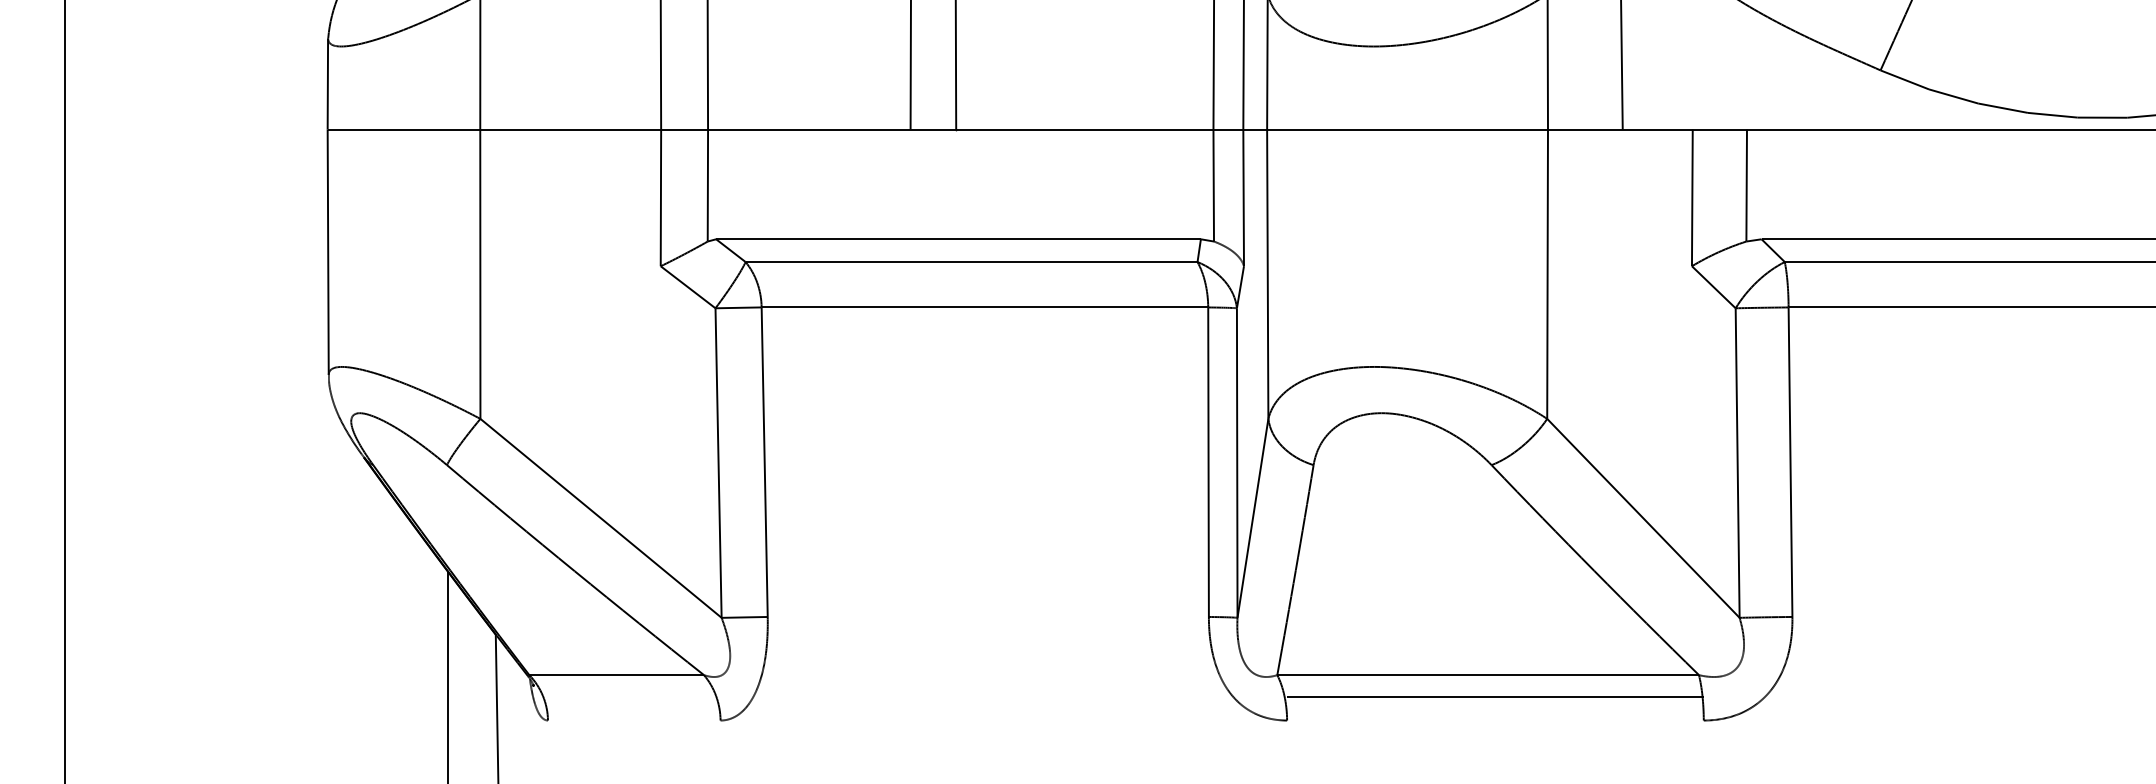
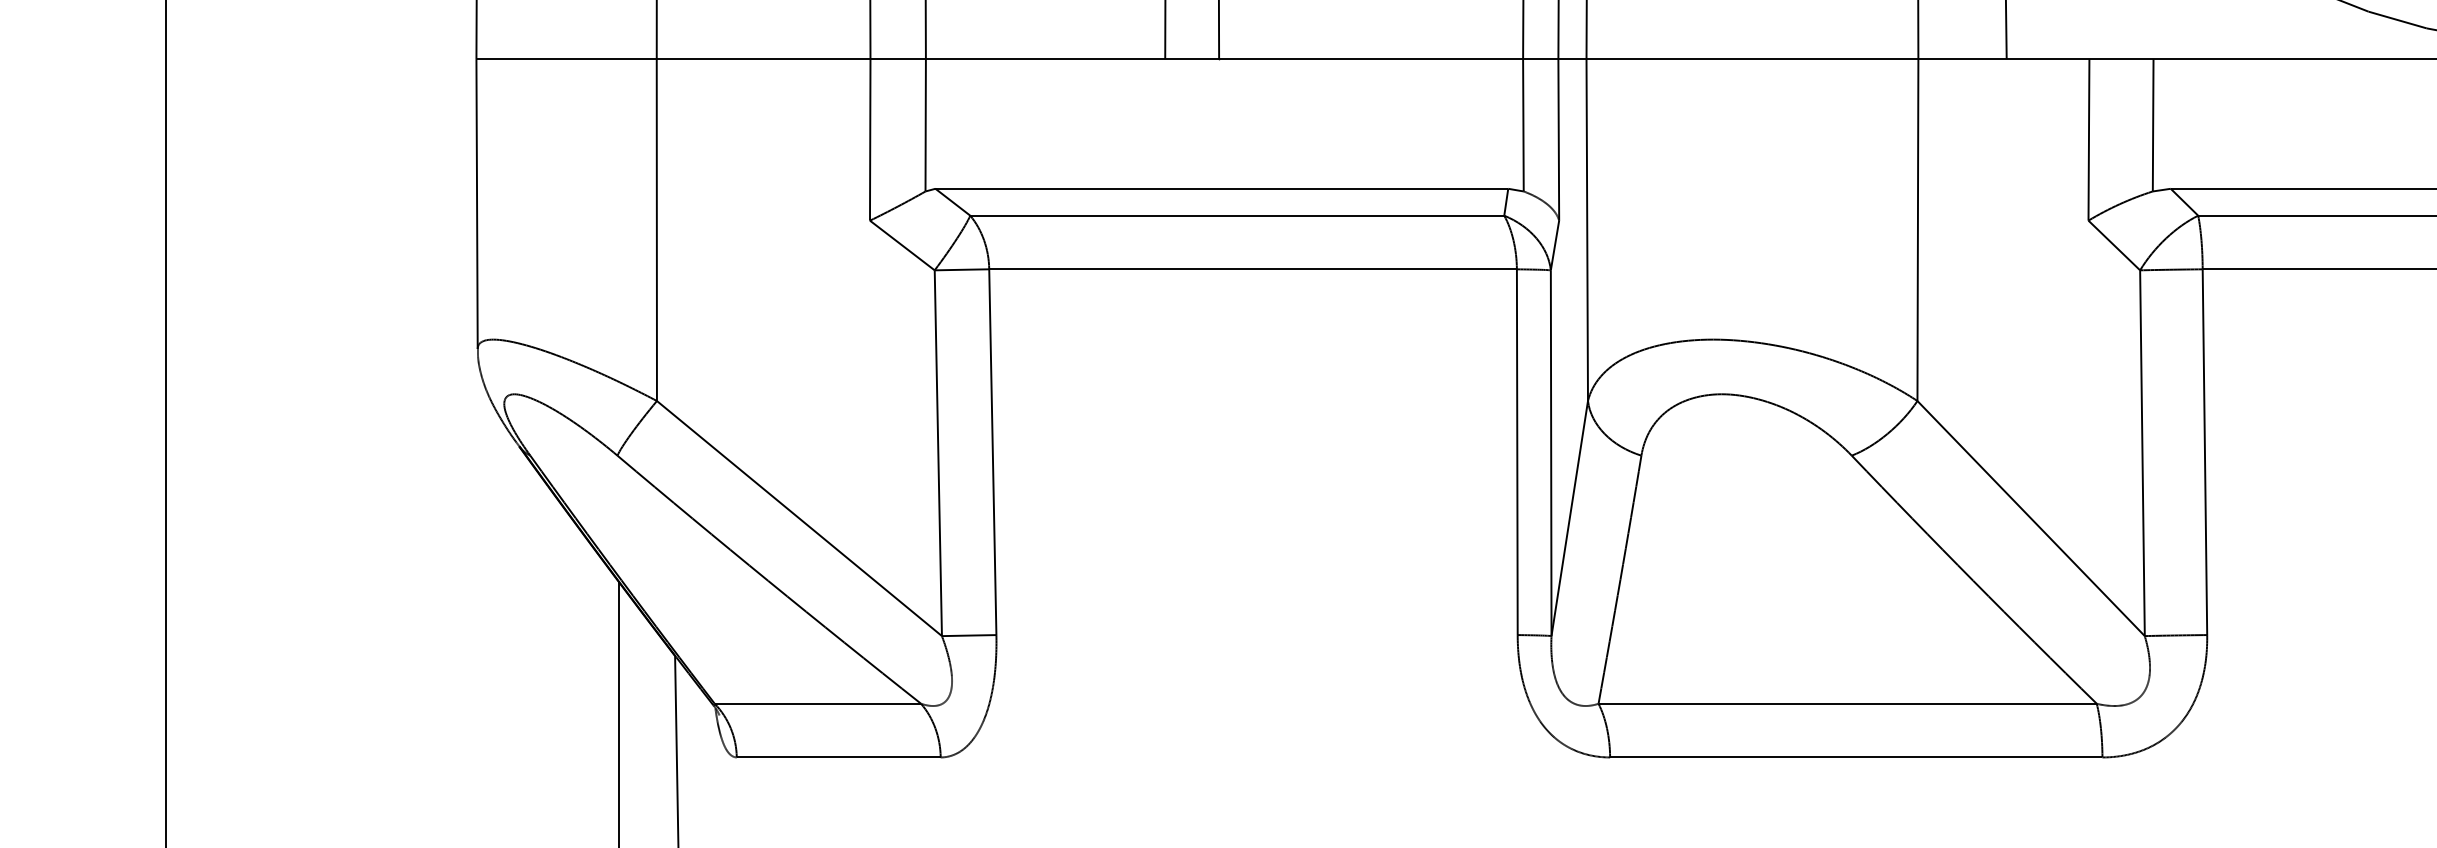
line: (1495, 696) -> (1856, 757), moved
line: (634, 720) -> (838, 757), added

